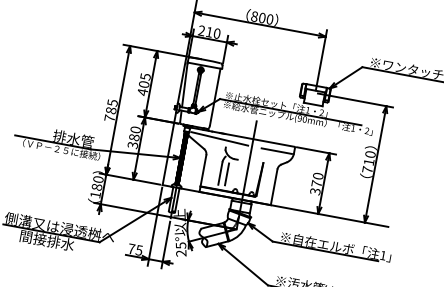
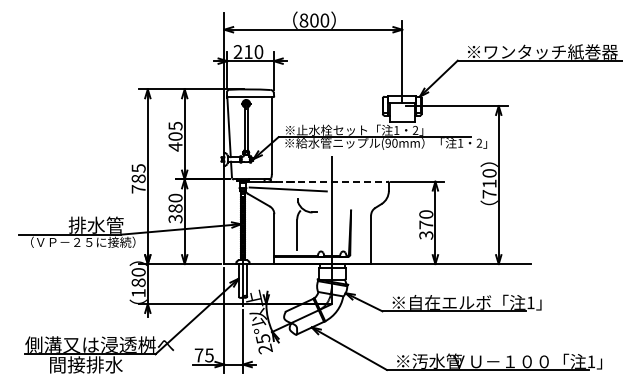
line: (253, 139) -> (332, 181), solid -> dashed
line: (276, 150) -> (365, 191), removed
line: (227, 174) -> (306, 234), removed

